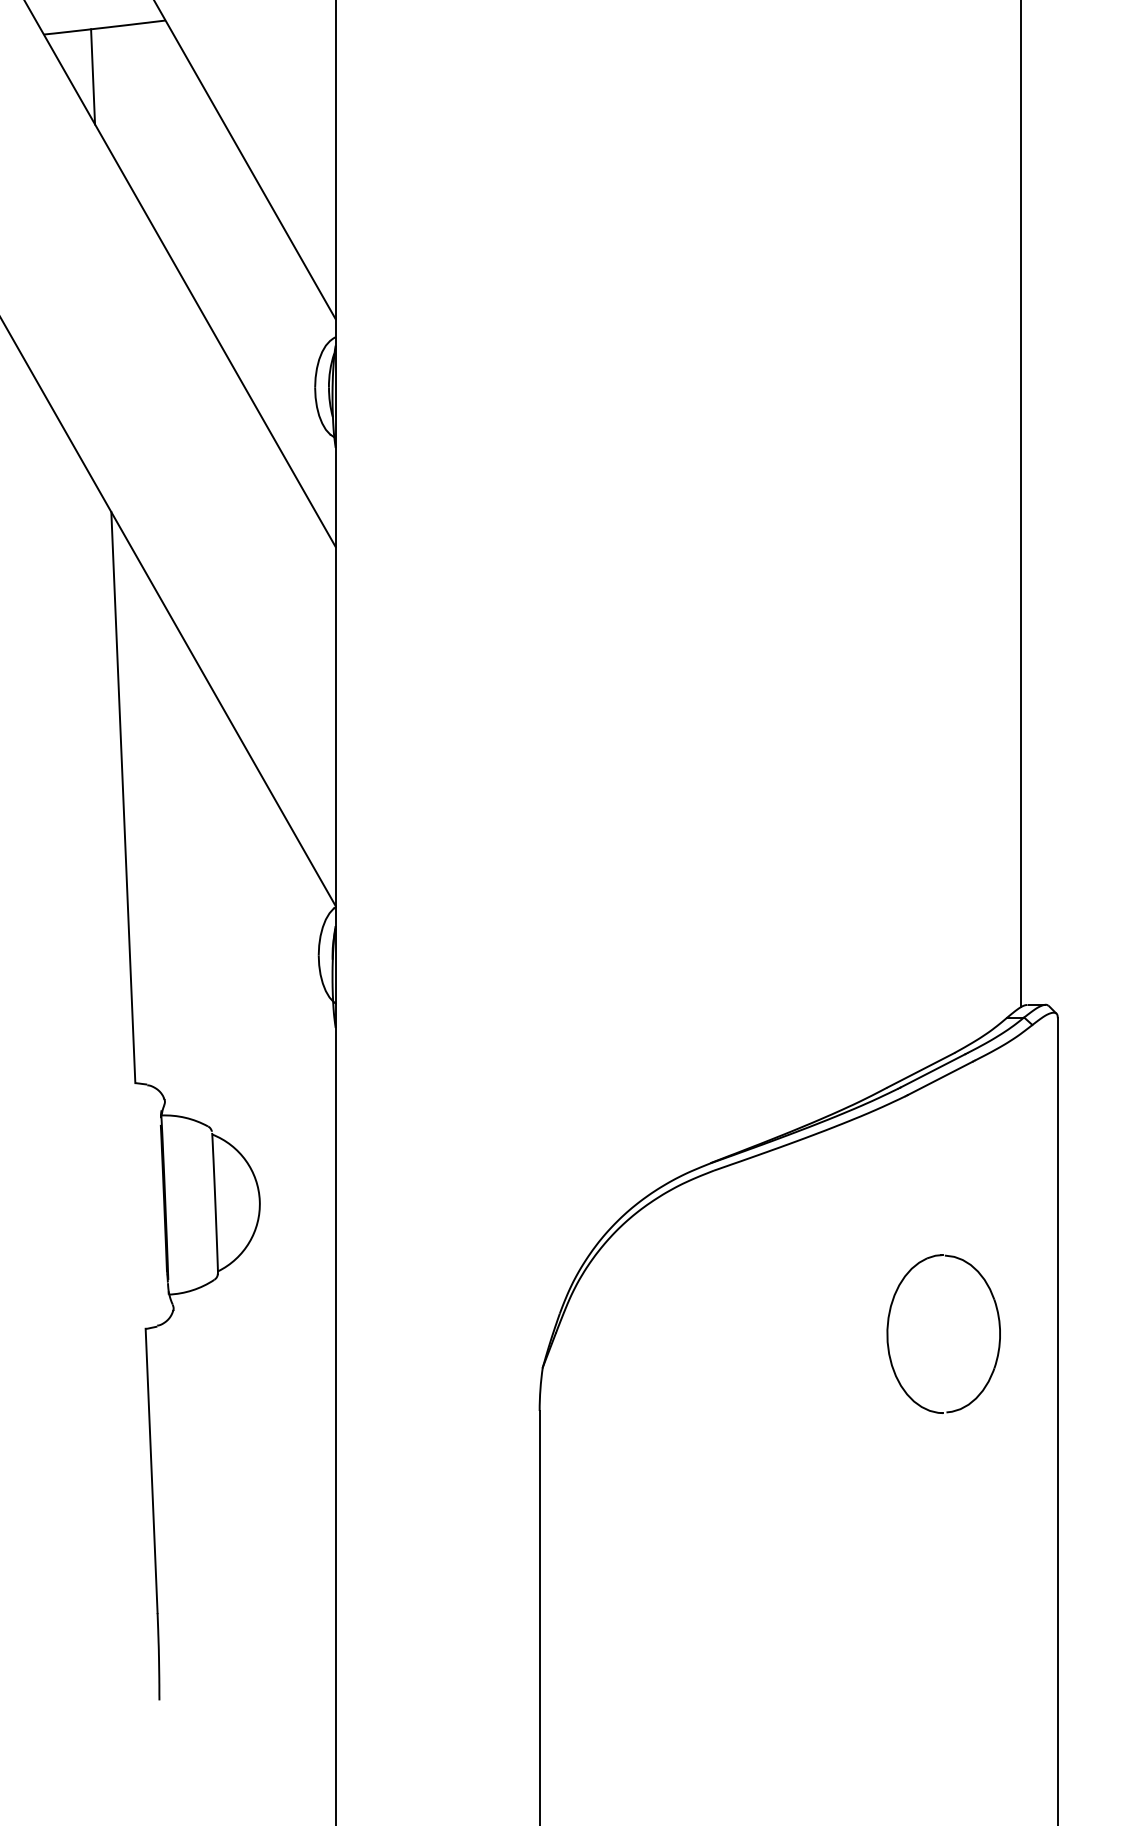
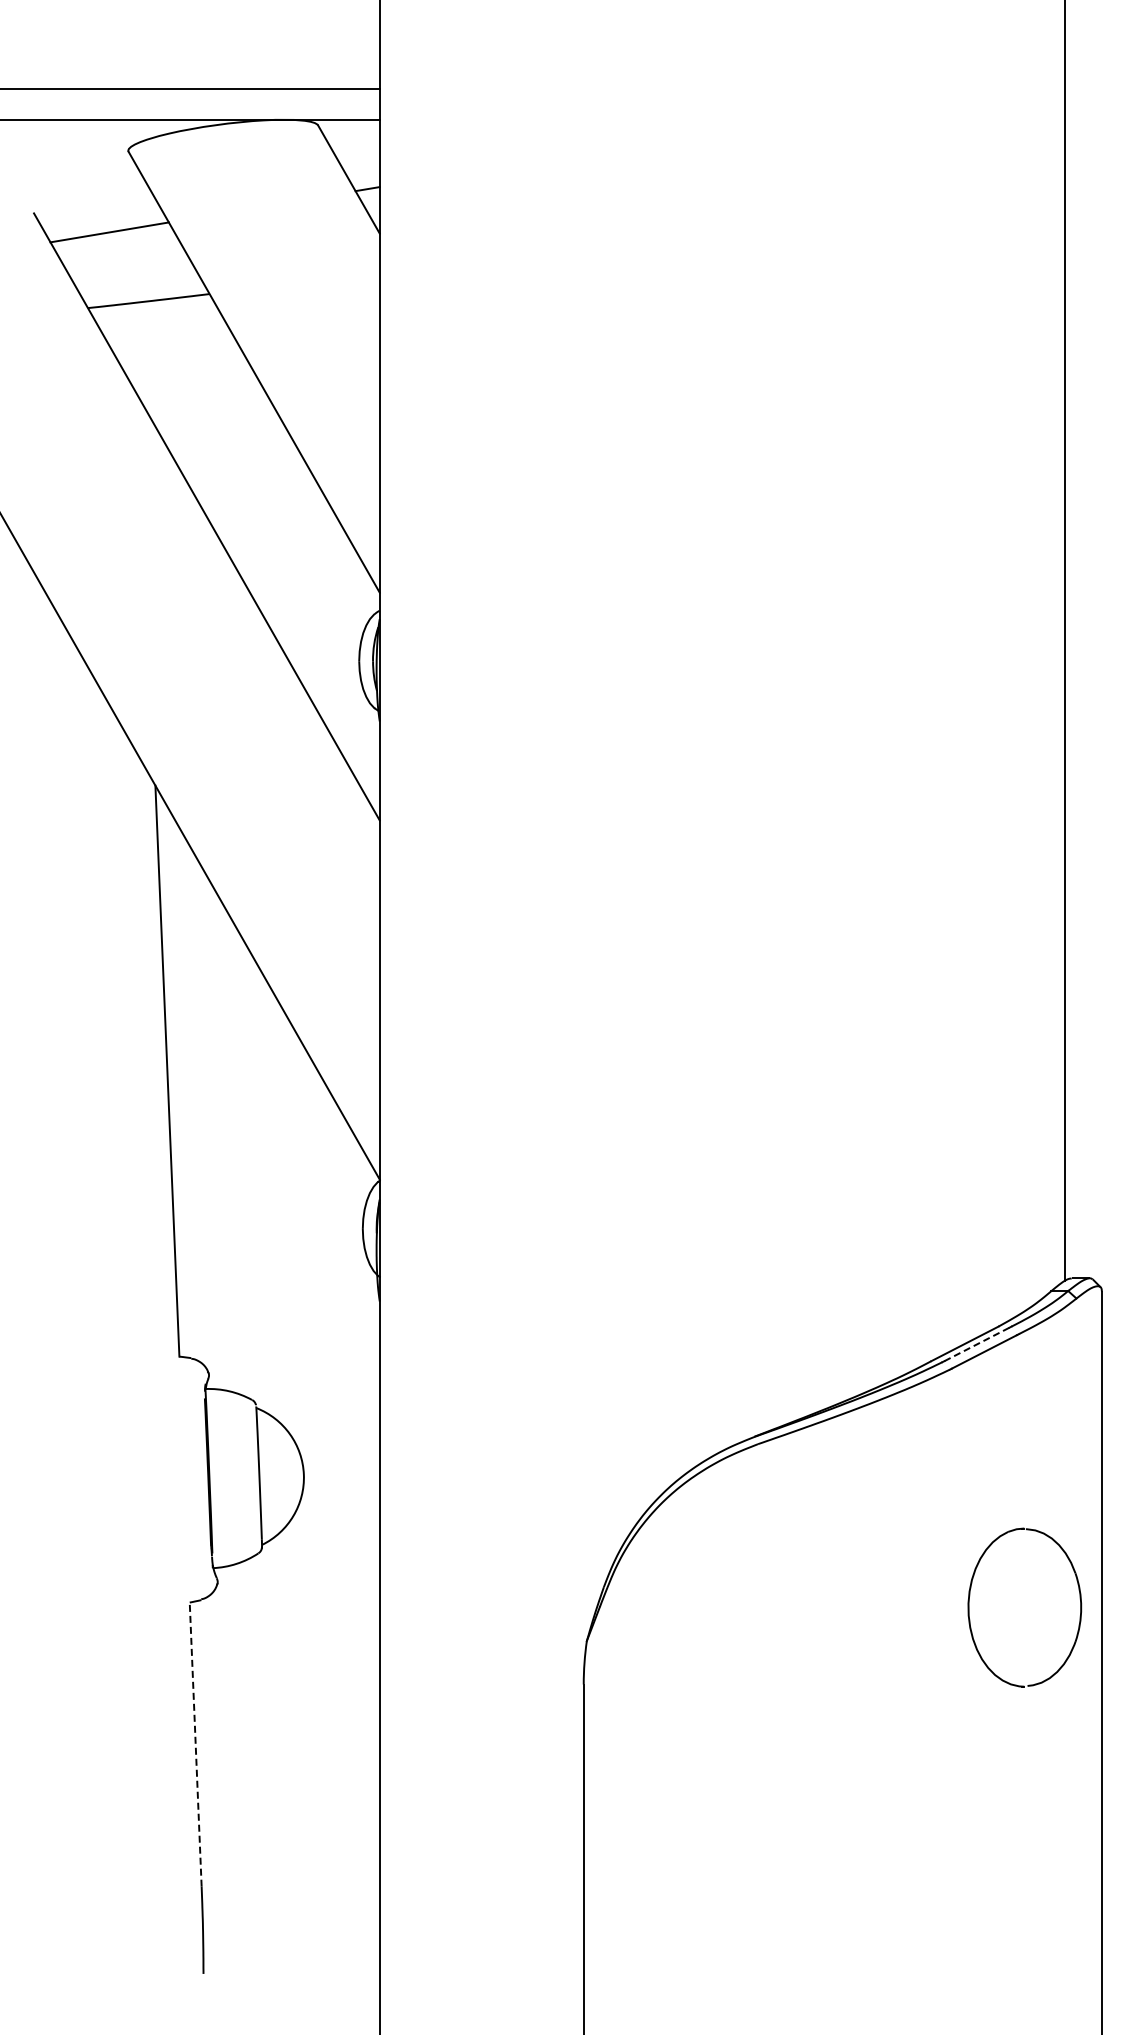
line: (93, 76) -> (137, 350), removed
line: (932, 1070) -> (976, 1344), solid -> dashed
part: (888, 1333) -> (969, 1607), moved
line: (151, 1469) -> (195, 1743), solid -> dashed

